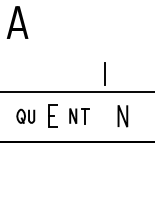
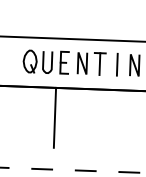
line: (104, 73) -> (116, 64), moved
part: (79, 115) -> (91, 63), size x1.43
part: (25, 116) -> (37, 62), size x1.67
line: (45, 171) -> (55, 117), added

